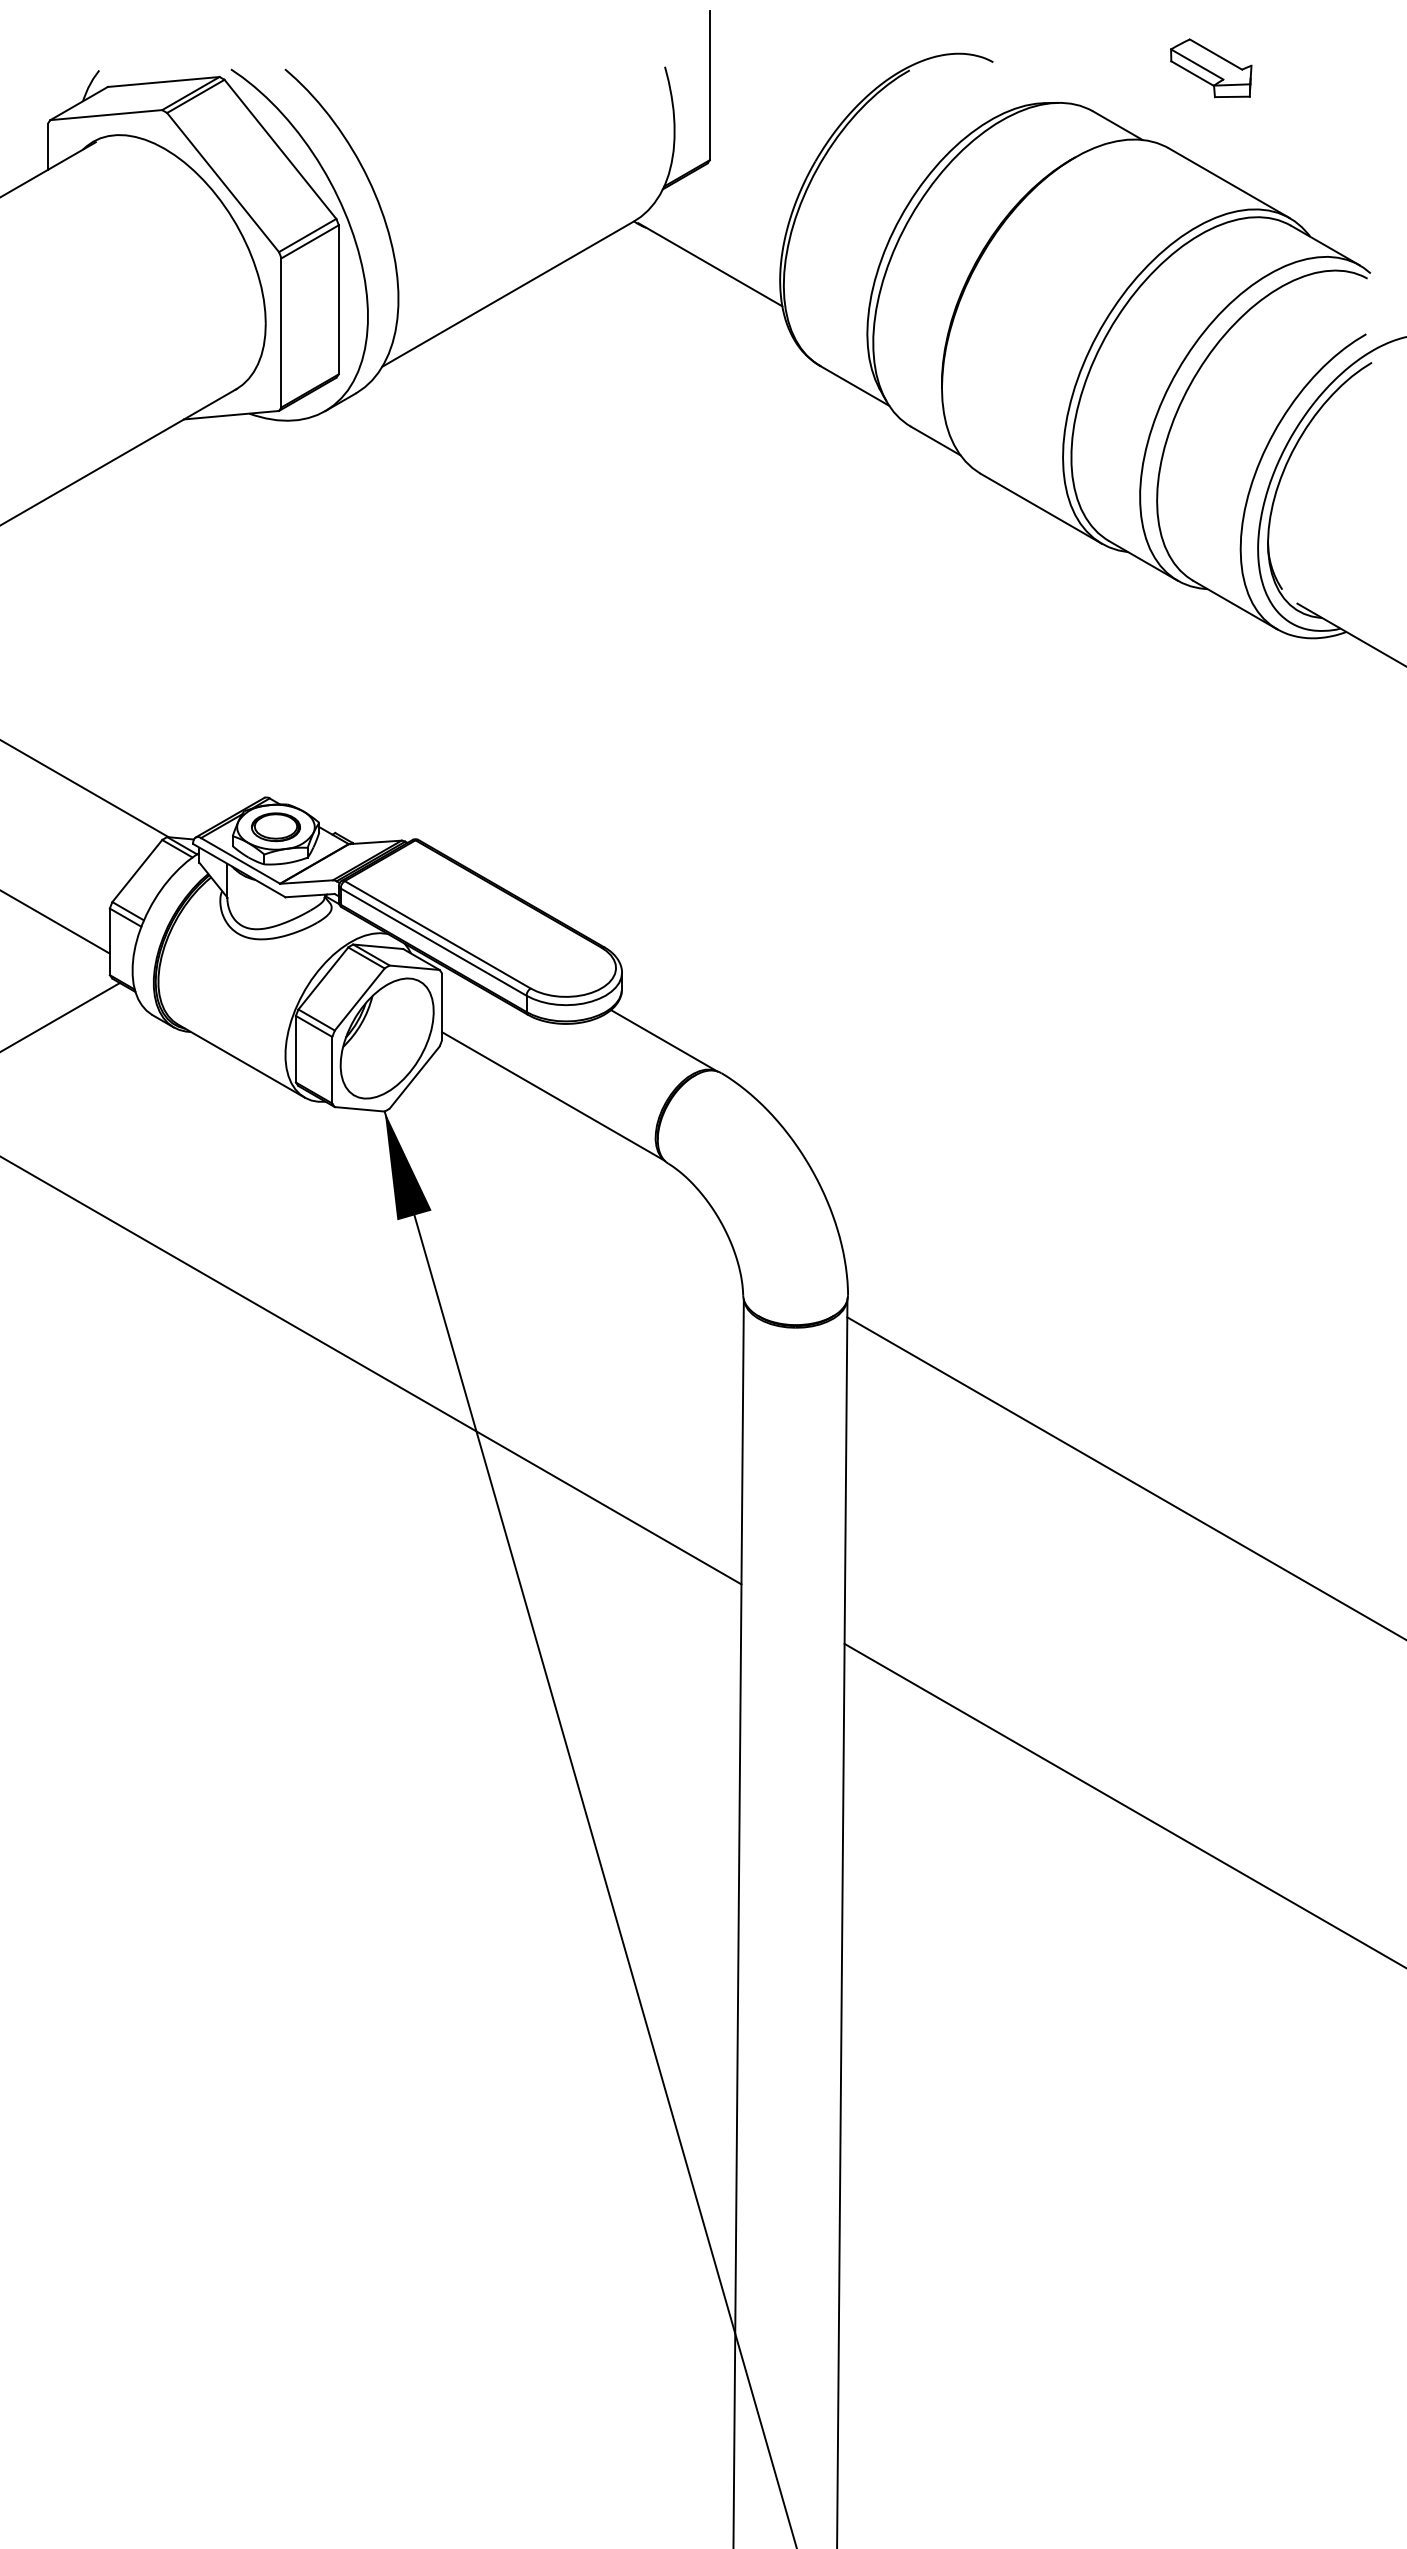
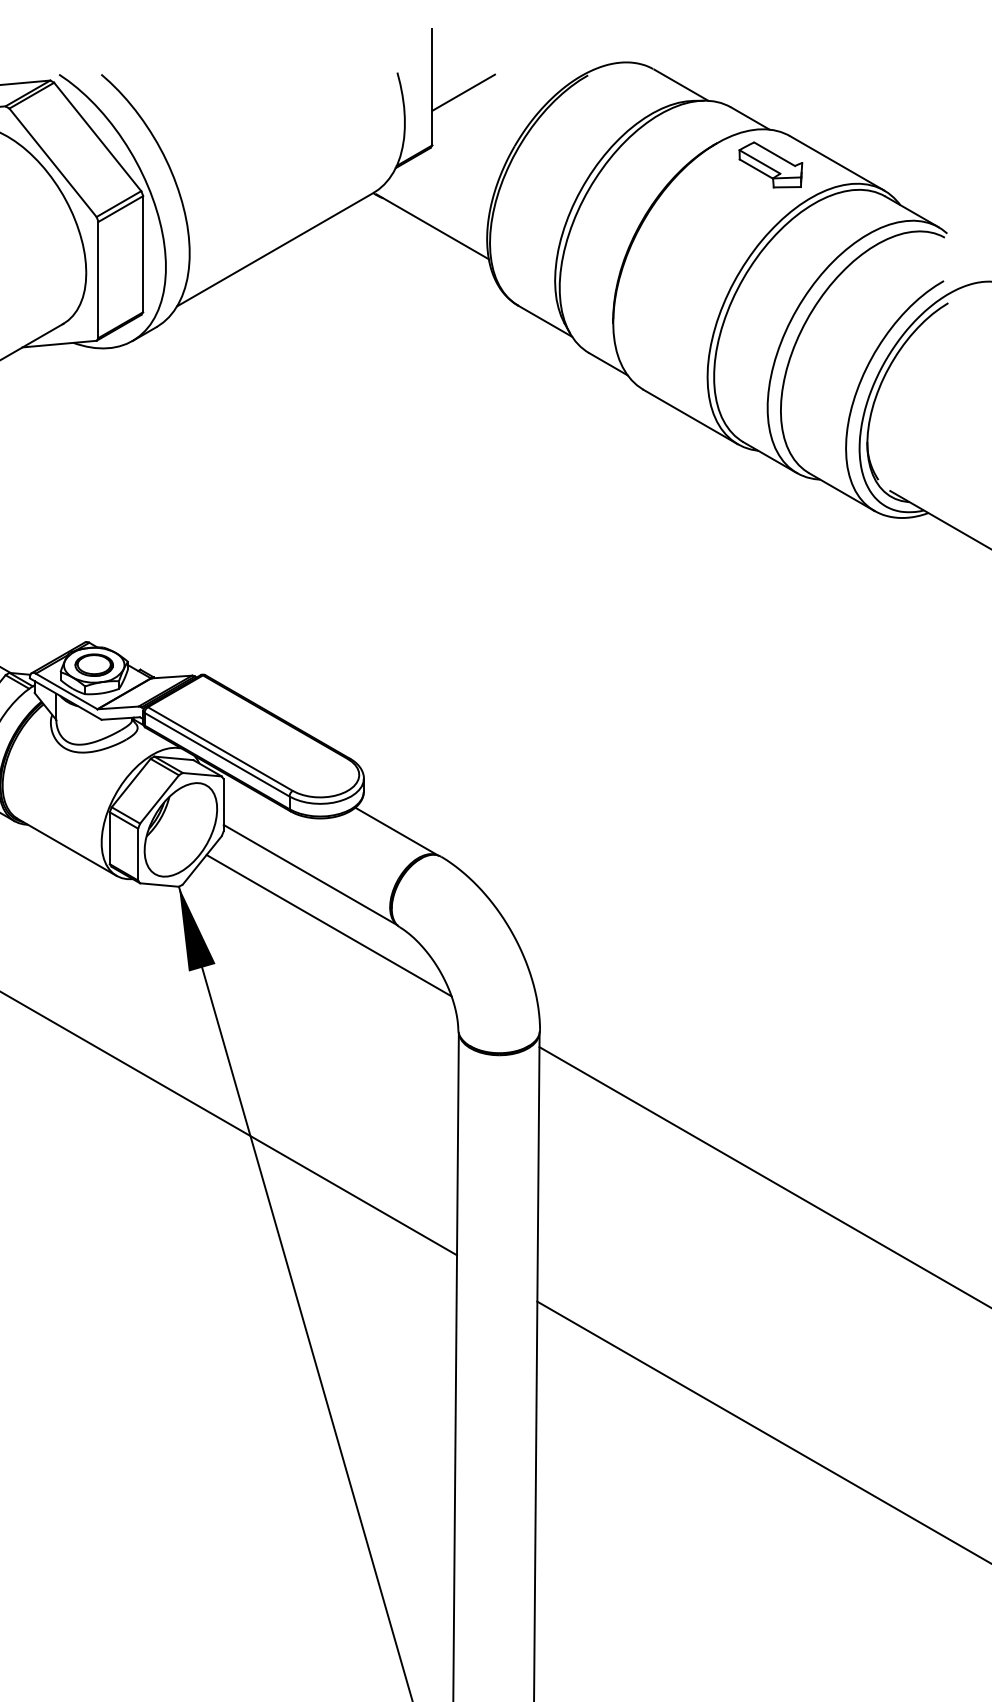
part: (1211, 68) -> (771, 165), moved
line: (1028, 82) -> (680, 84), added
line: (749, 92) -> (463, 92), added
line: (577, 1161) -> (329, 925), added

